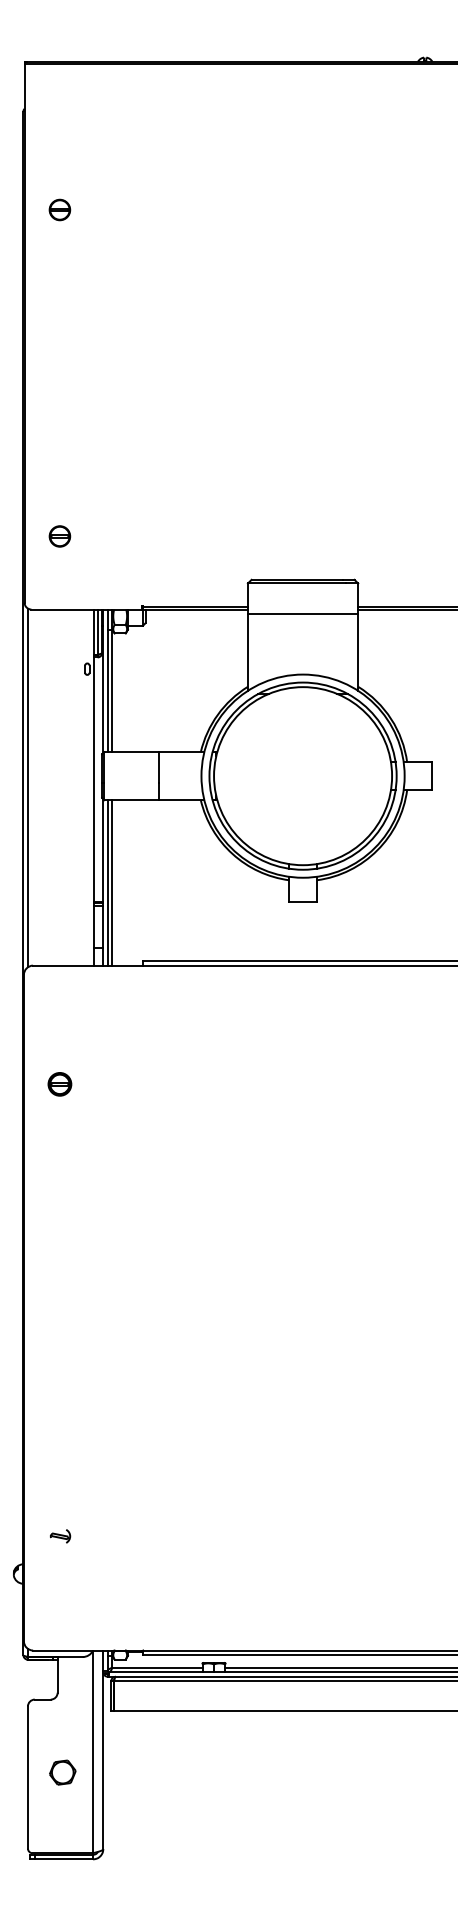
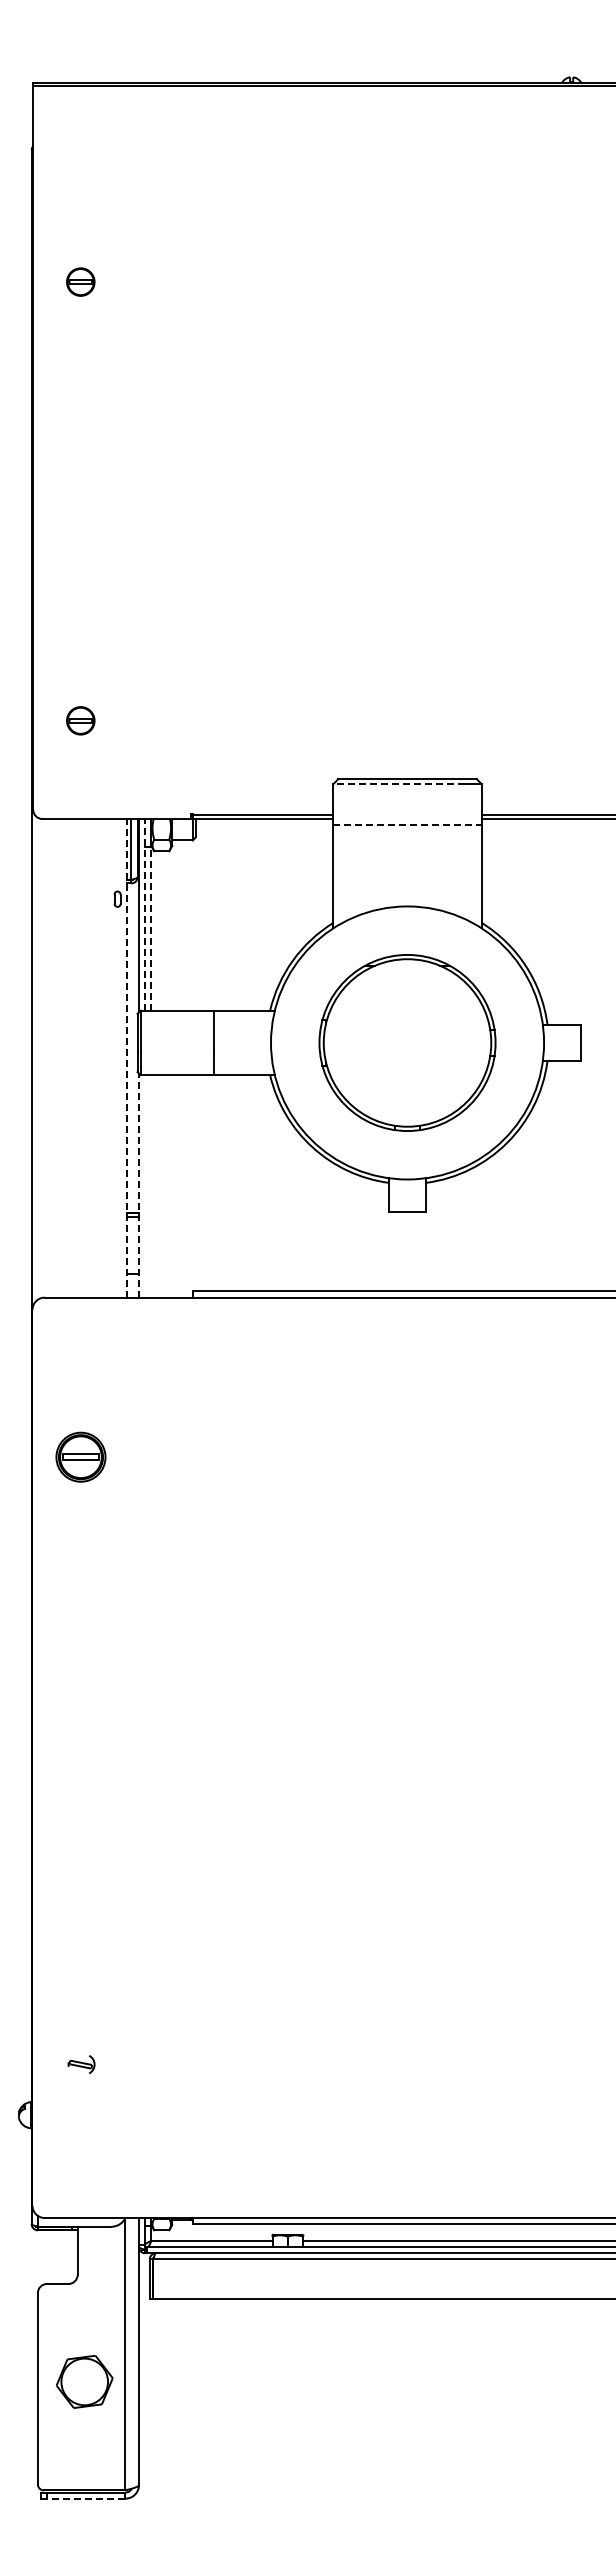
line: (297, 583) -> (399, 784), solid -> dashed
line: (303, 614) -> (408, 825), solid -> dashed
line: (108, 680) -> (145, 914), solid -> dashed
line: (112, 690) -> (151, 928), solid -> dashed
part: (303, 775) -> (407, 1042), size x0.7
line: (93, 786) -> (126, 1057), solid -> dashed
line: (27, 787) -> (37, 1058), removed
line: (103, 882) -> (139, 1185), solid -> dashed
line: (108, 882) -> (145, 1186), removed
line: (112, 882) -> (151, 1186), removed
part: (59, 1083) -> (80, 1456), size x1.6
part: (62, 1772) -> (84, 2382), size x1.6
line: (63, 1859) -> (85, 2498), solid -> dashed

